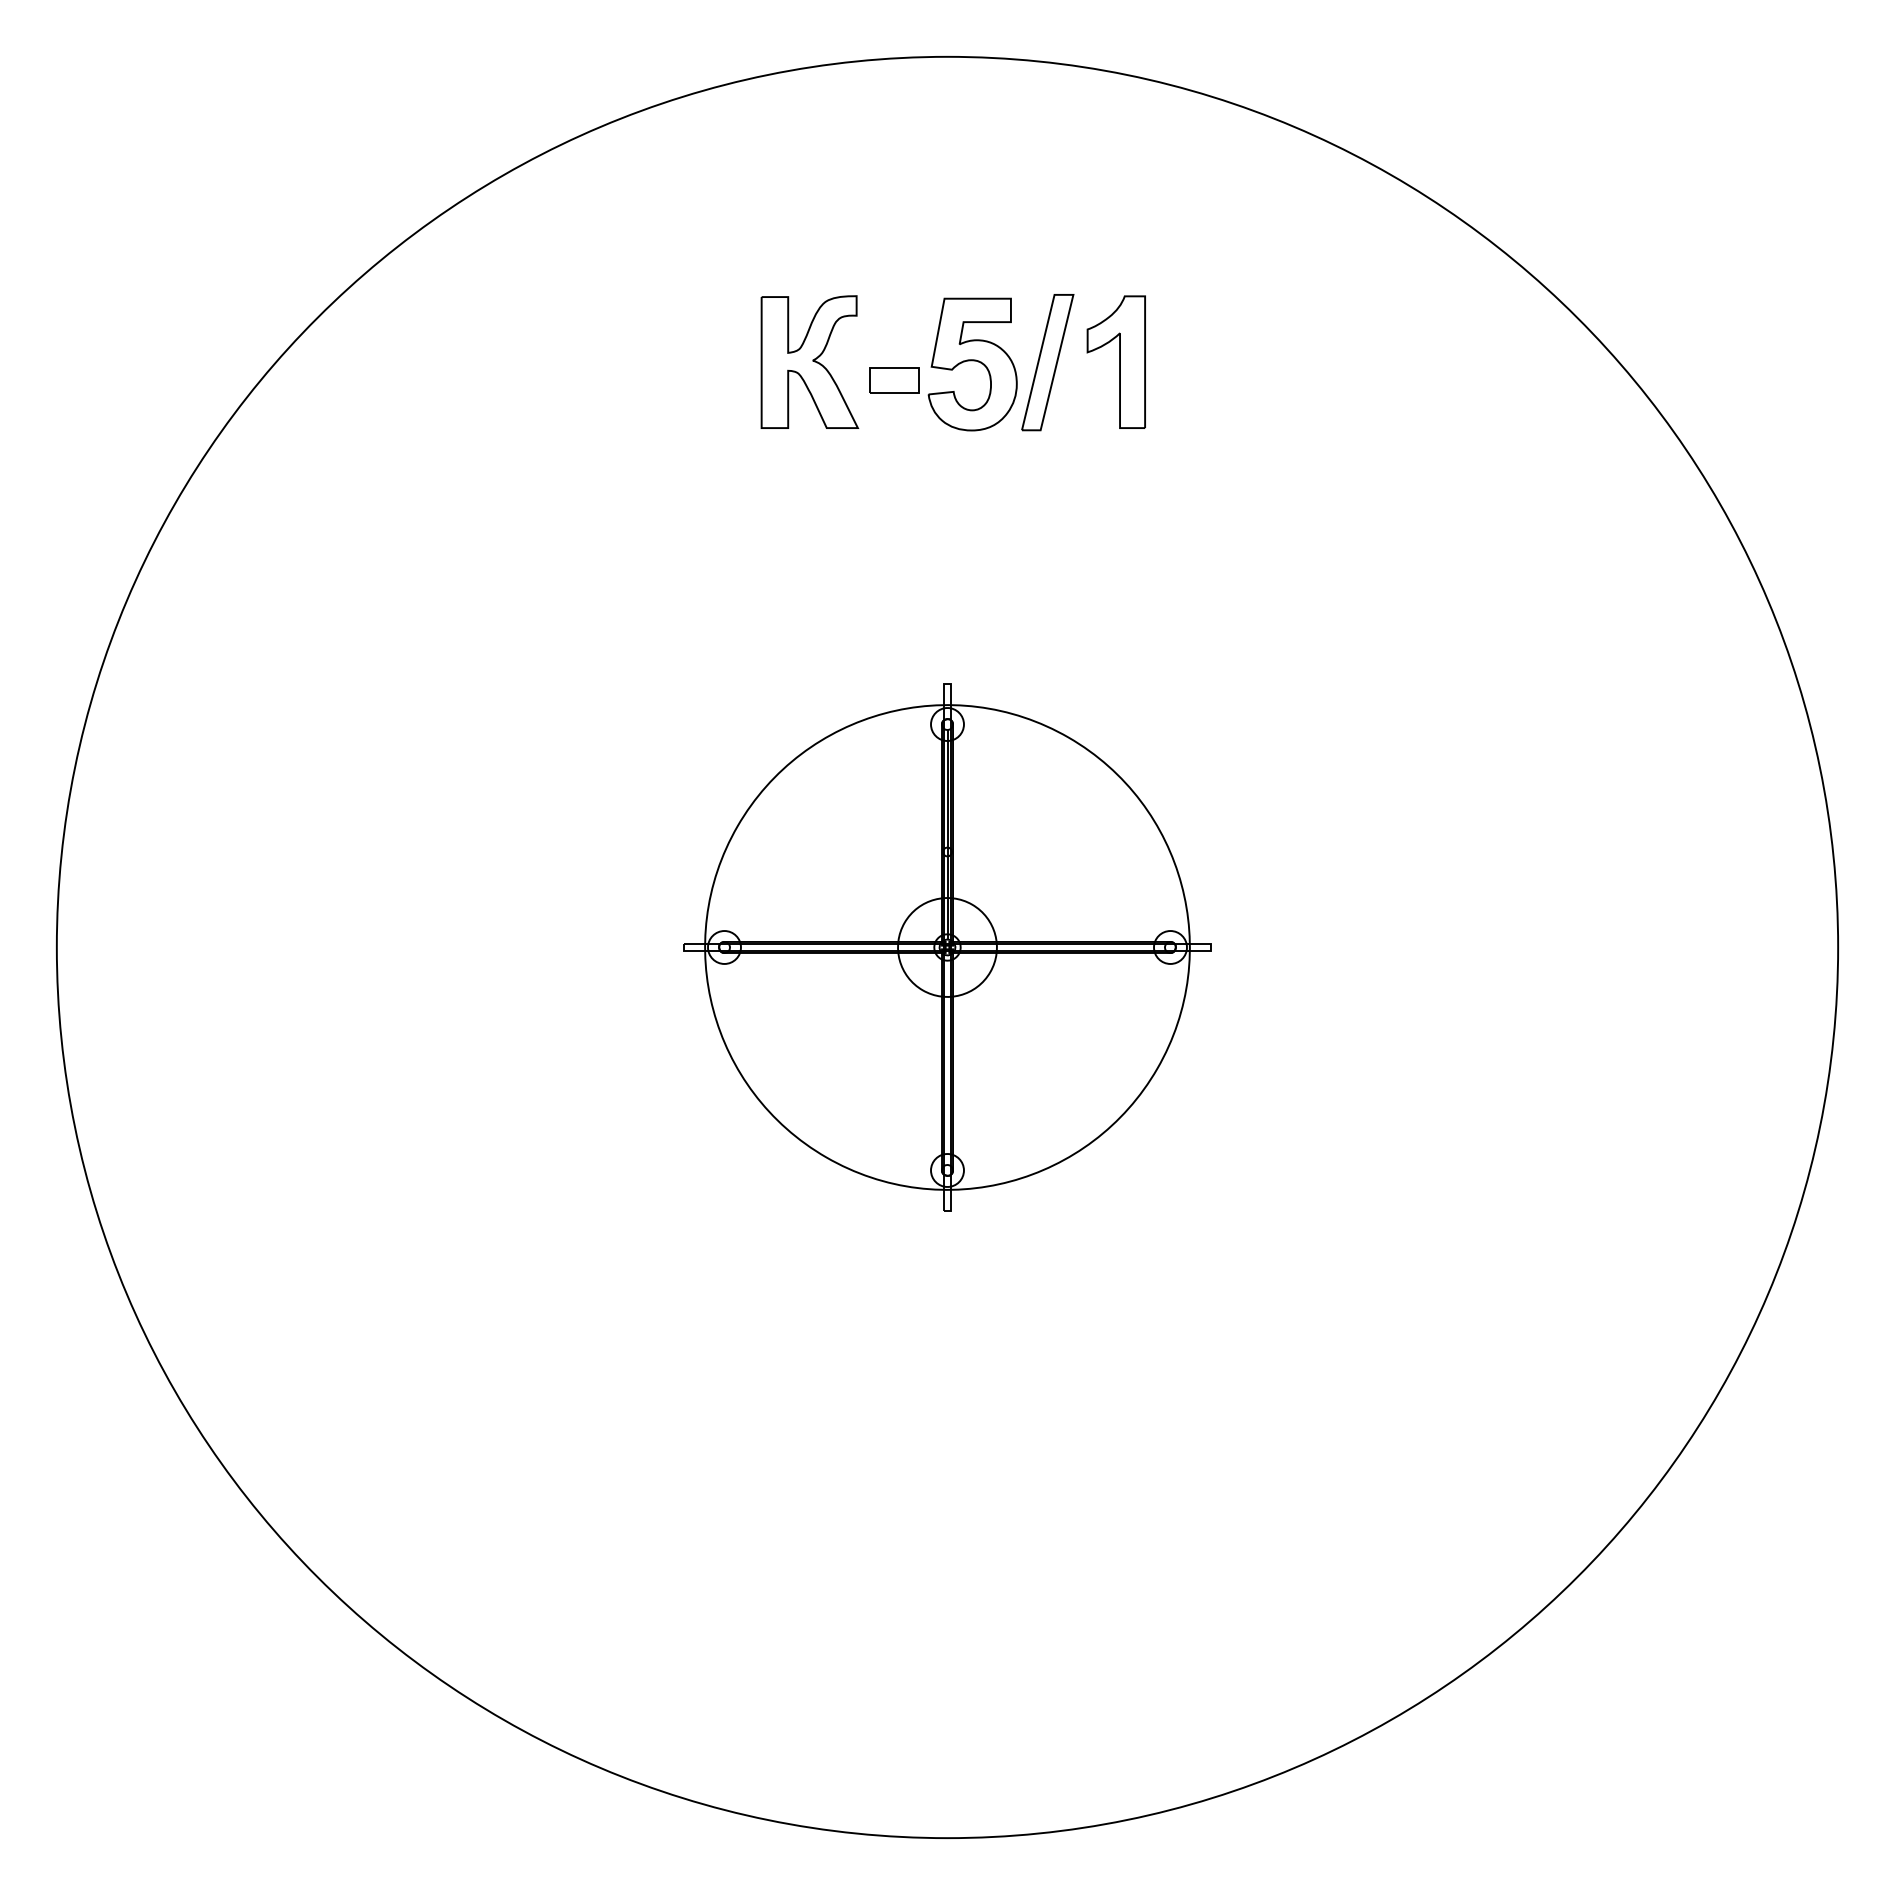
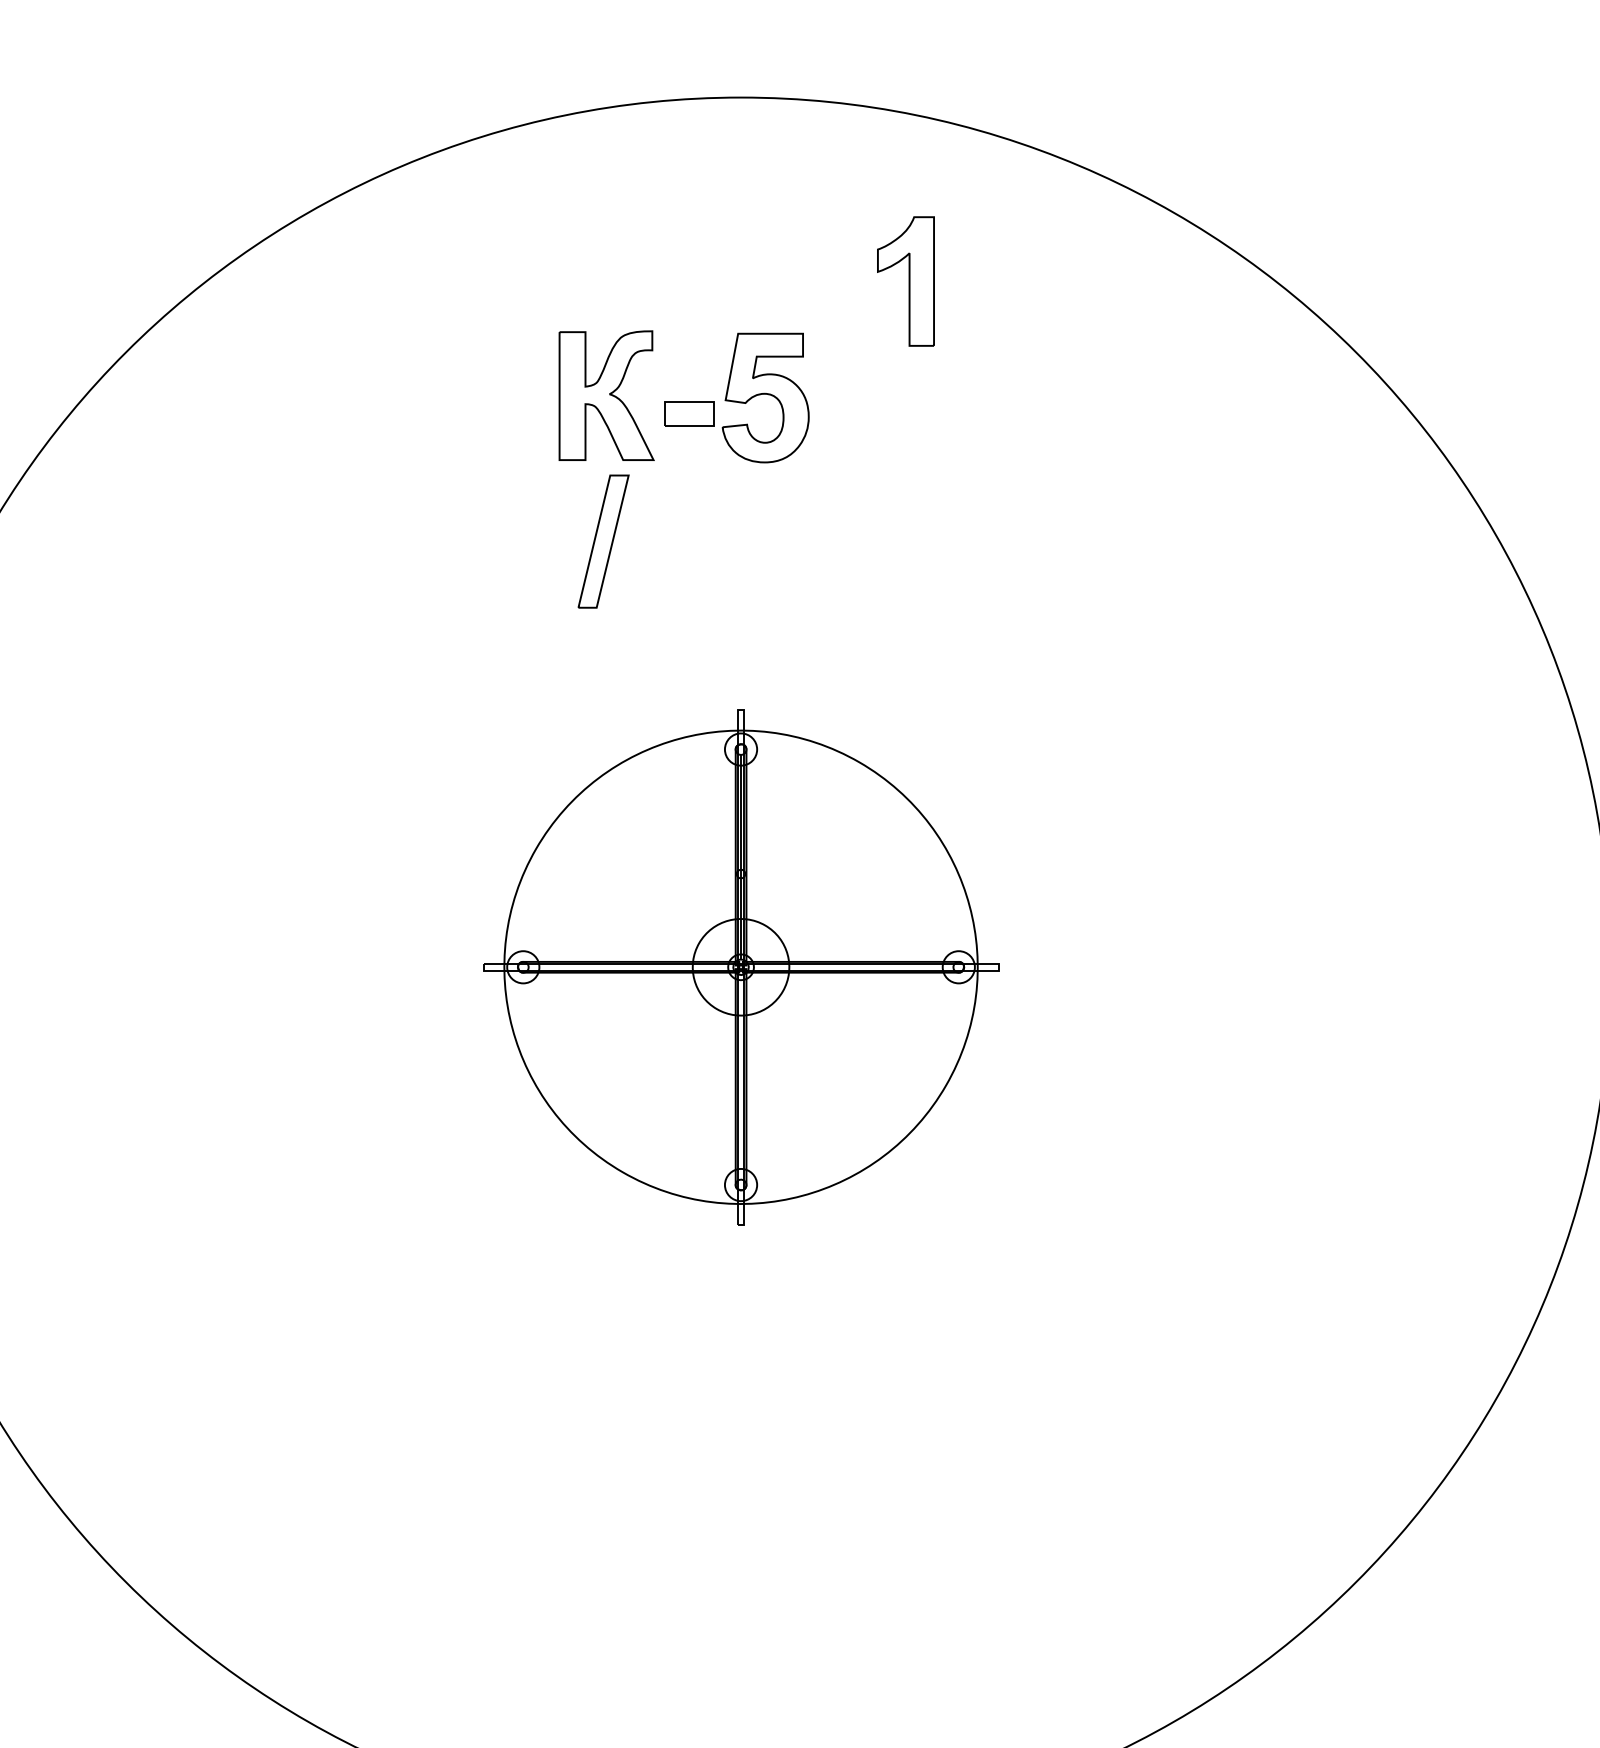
part: (1115, 361) -> (905, 280), moved
part: (1047, 362) -> (603, 541), moved

